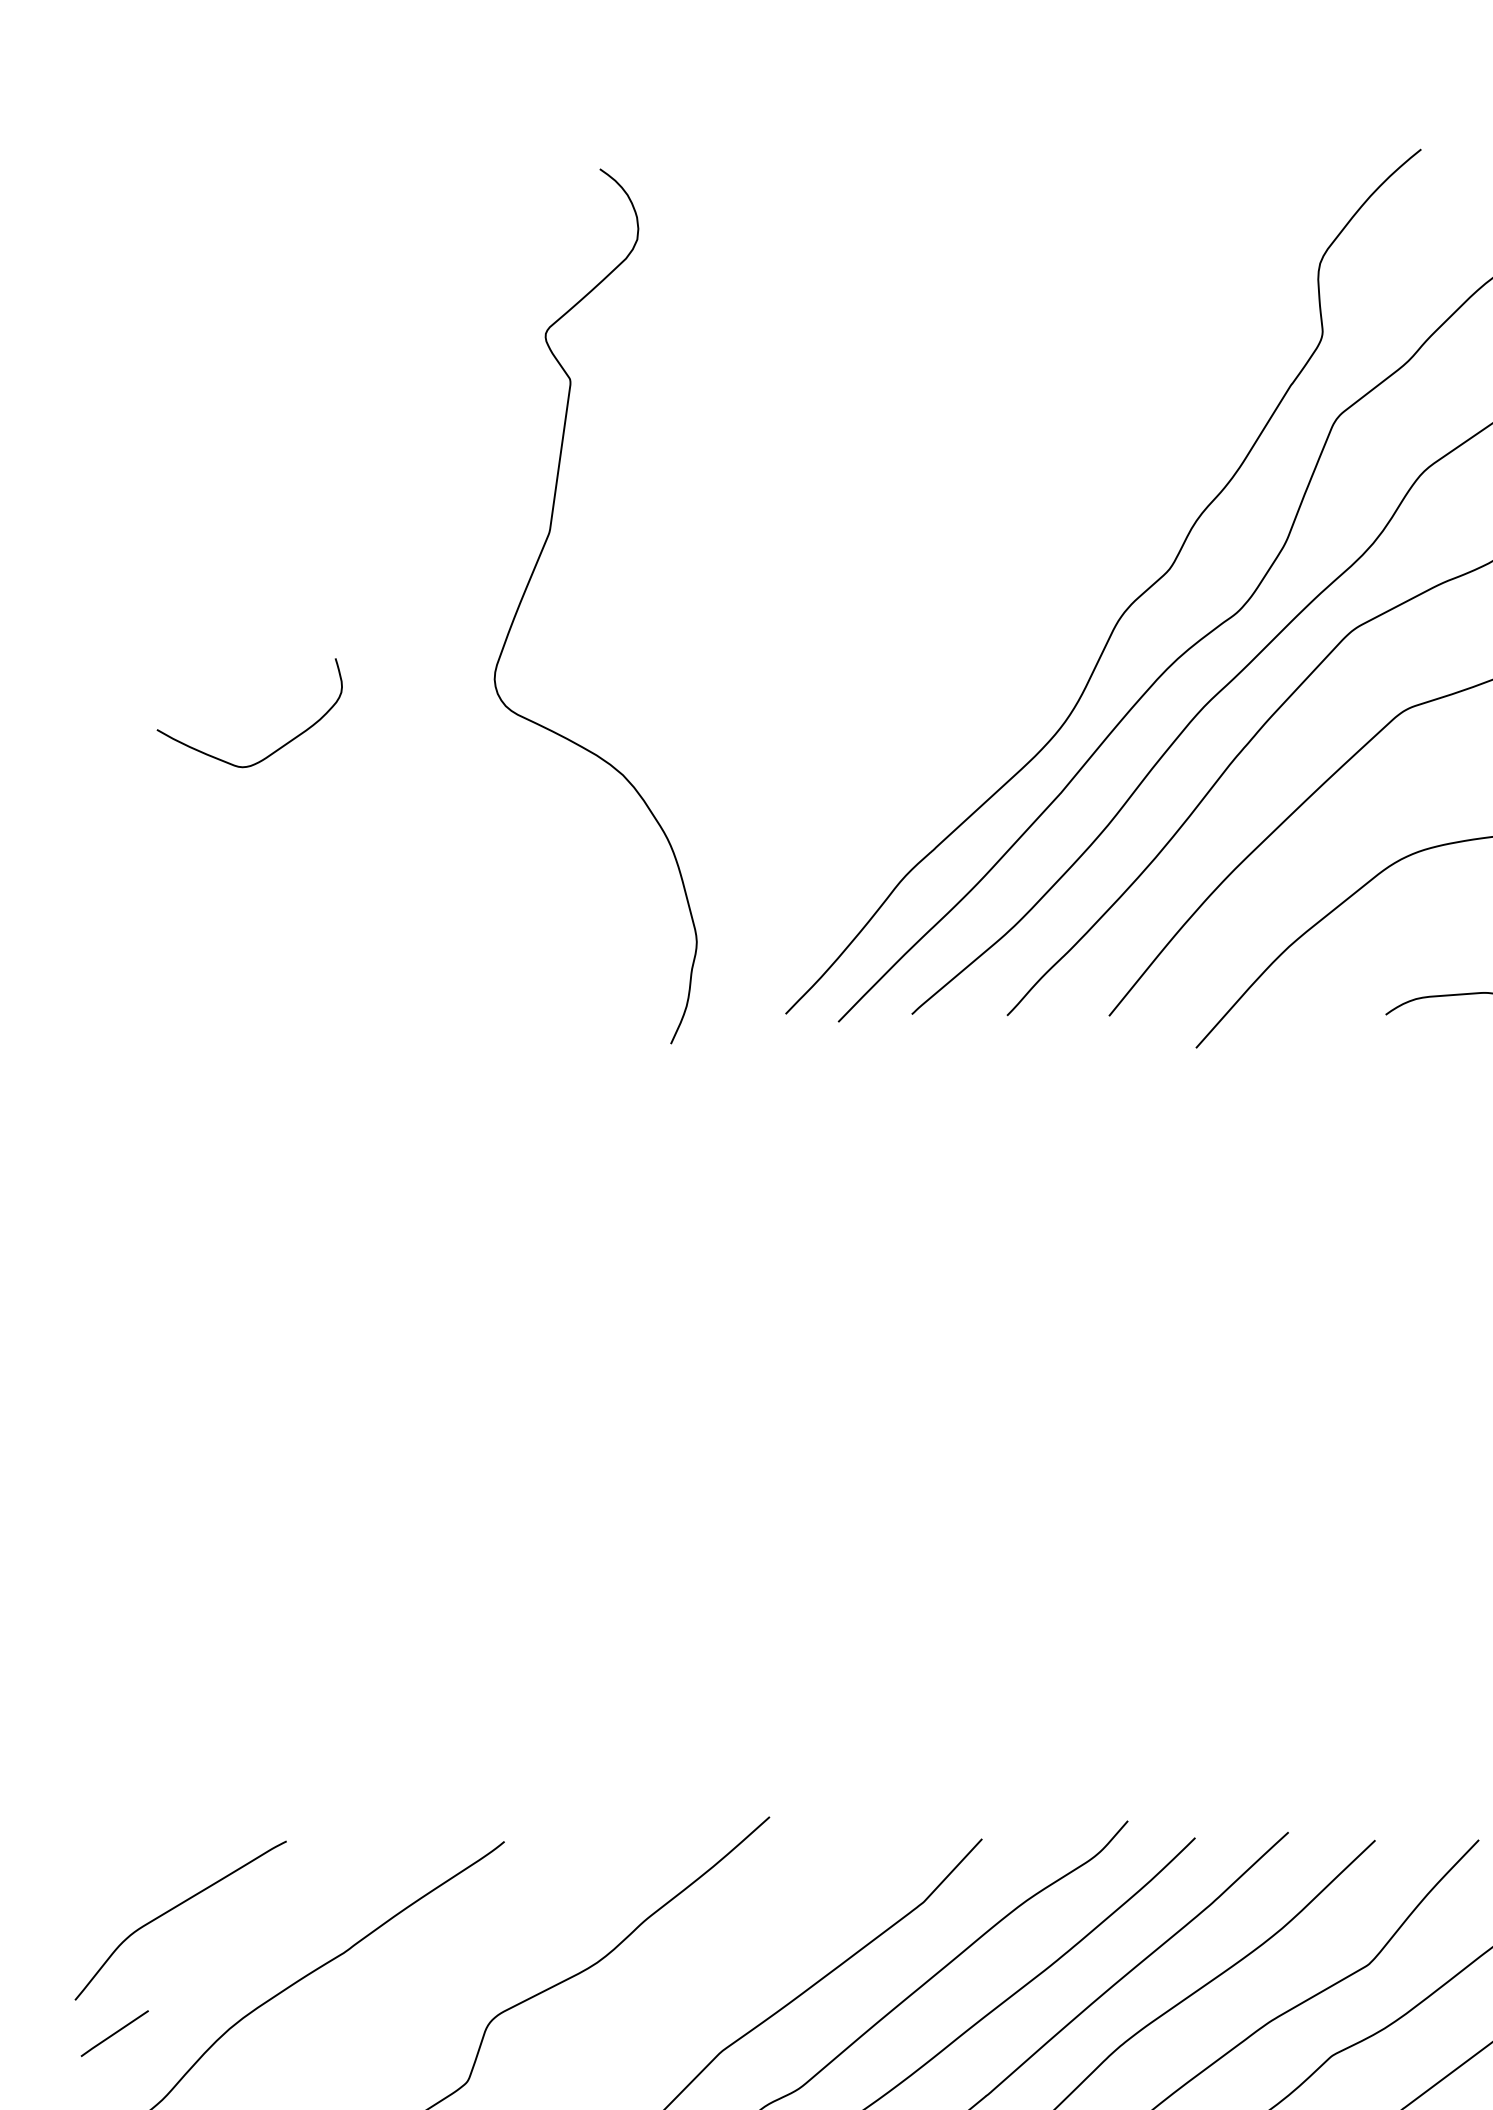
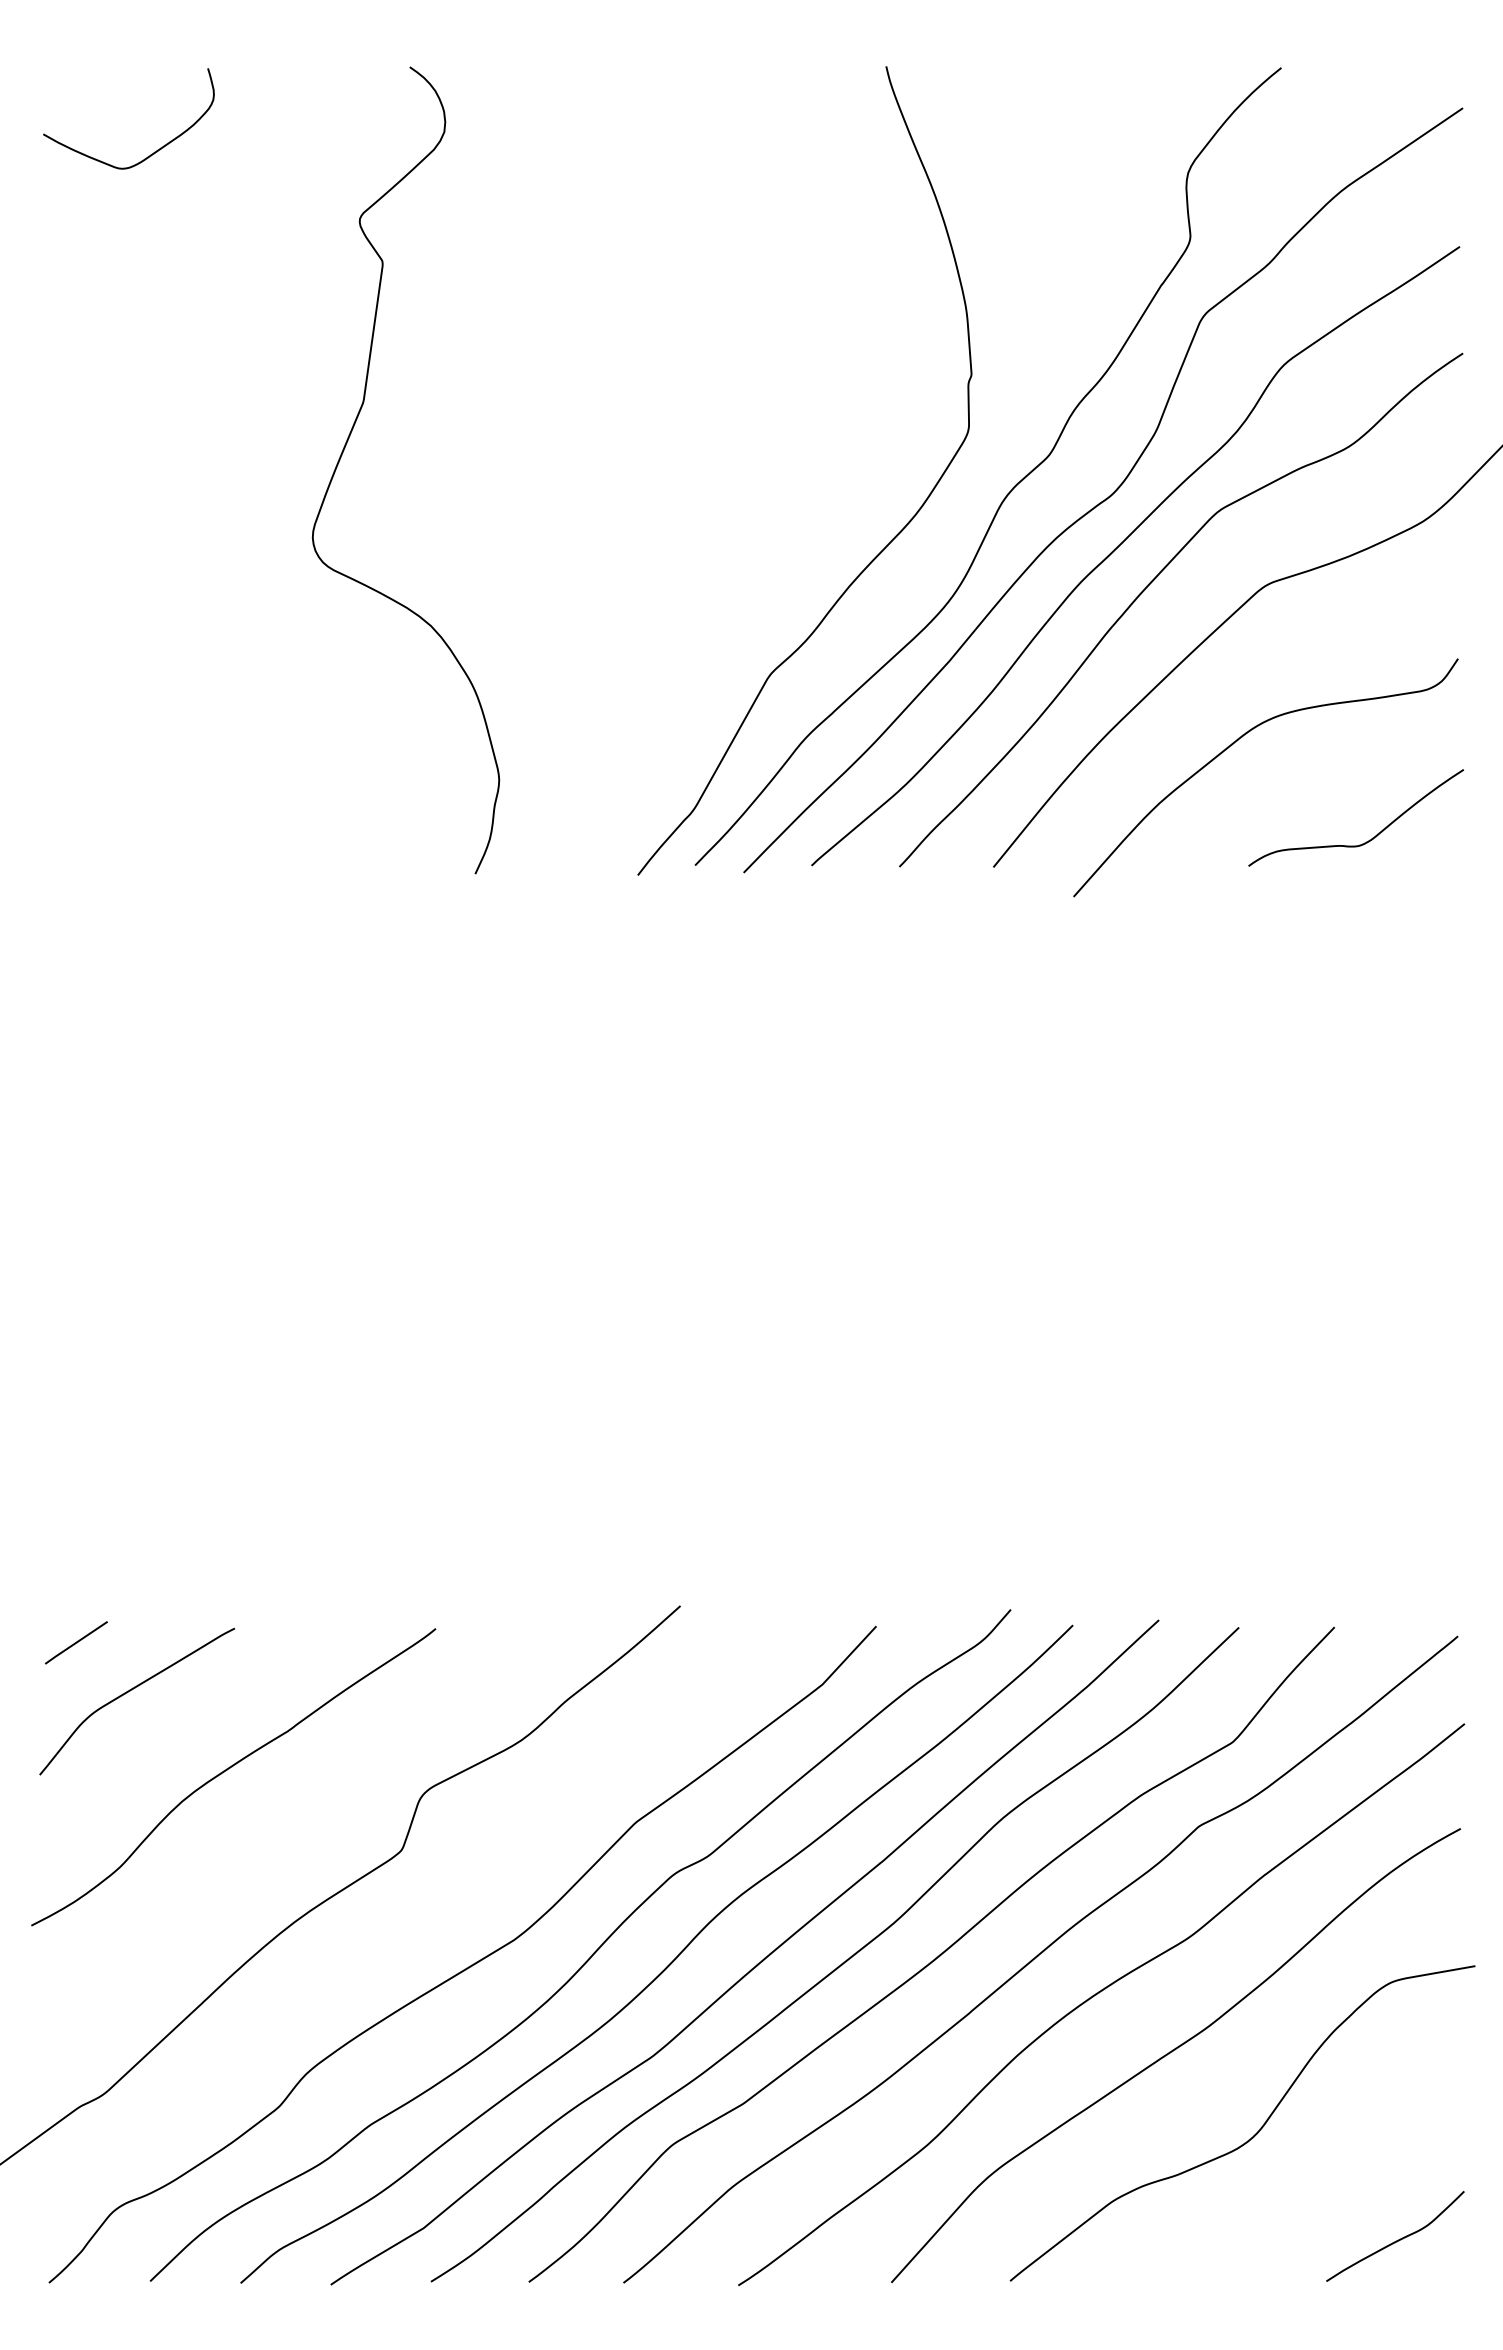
curve: (530, 582) -> (345, 448), moved
curve: (989, 670) -> (883, 548), added
curve: (277, 748) -> (154, 151), moved
line: (114, 2033) -> (76, 1642), moved

